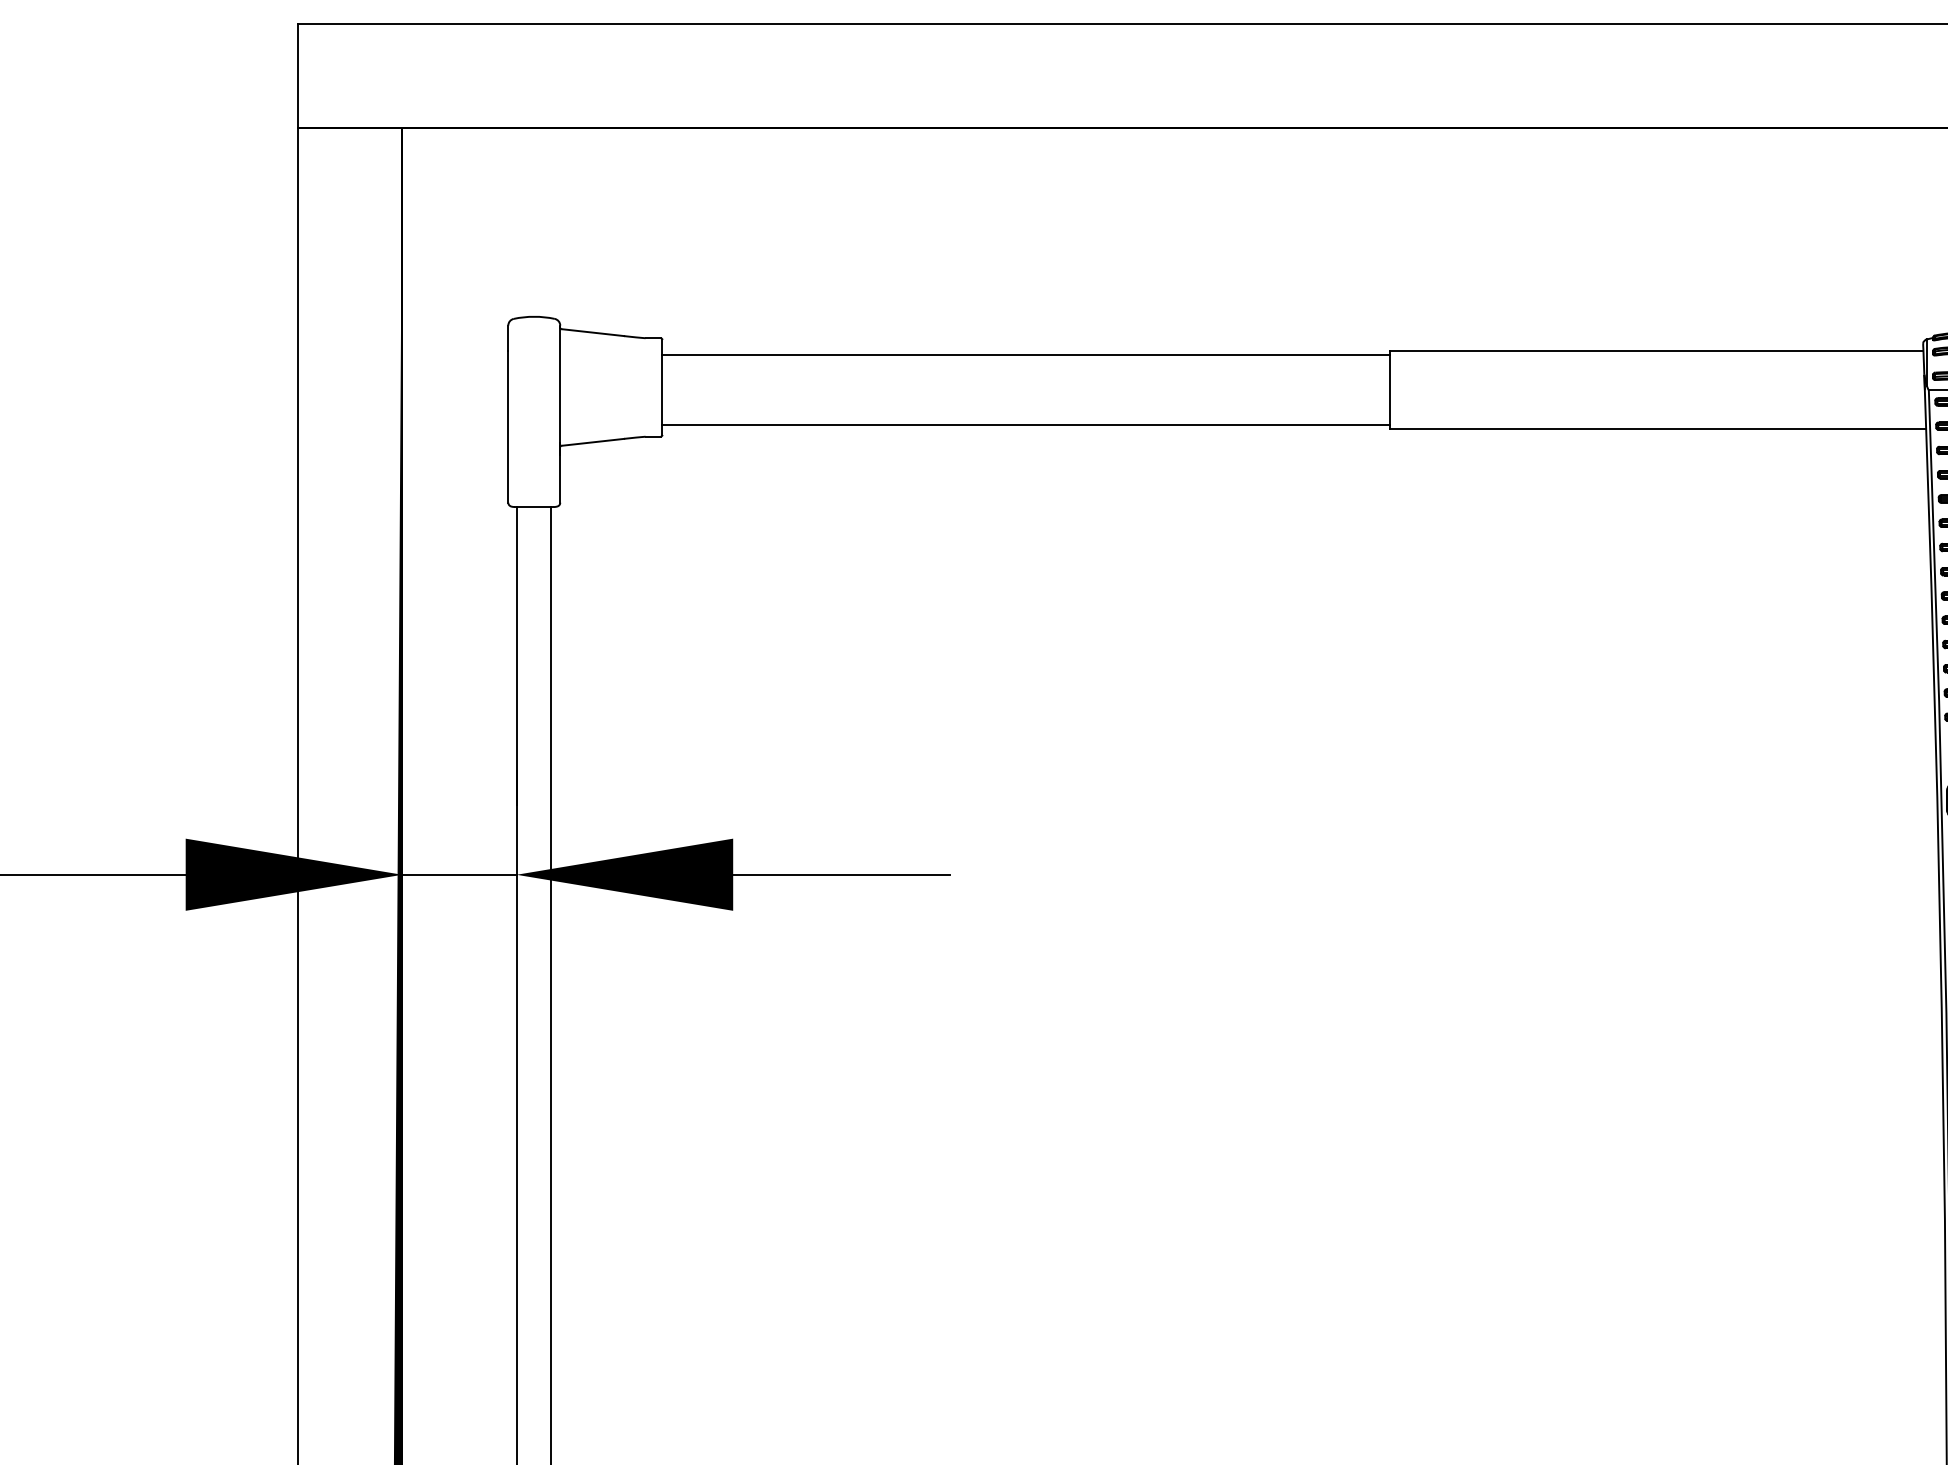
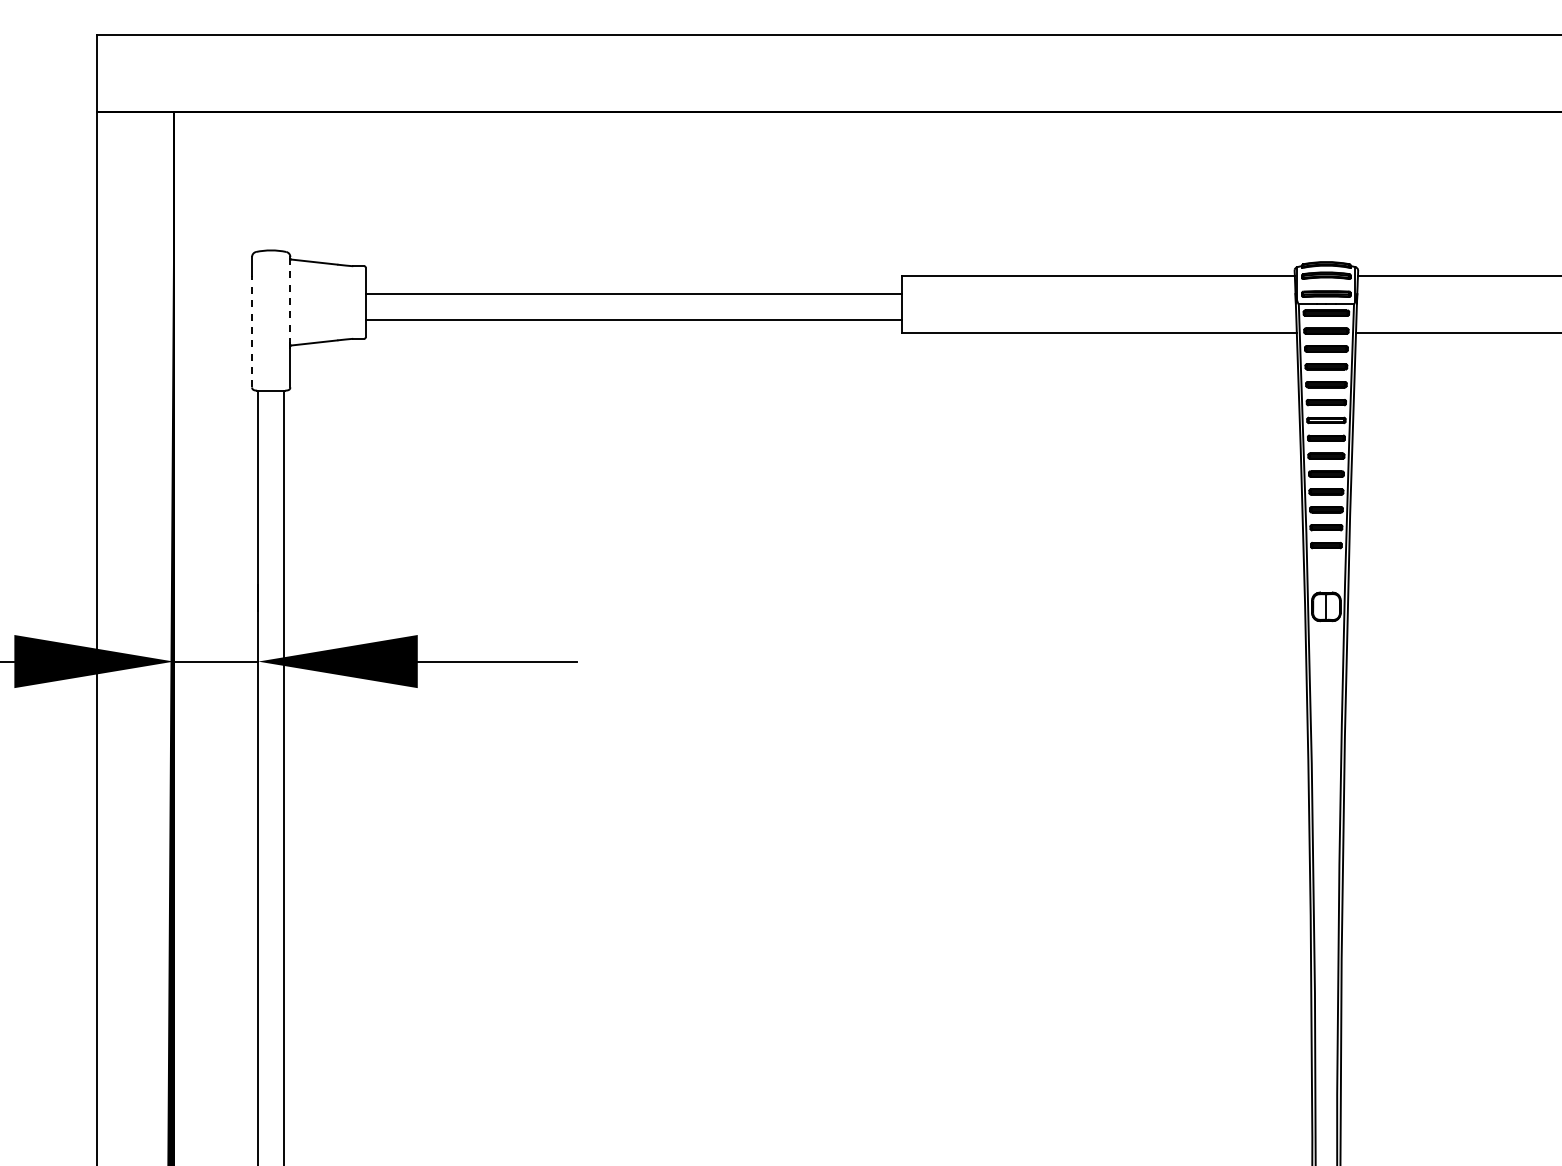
line: (1025, 354) -> (633, 319), moved
line: (560, 391) -> (290, 305), solid -> dashed
line: (1025, 424) -> (633, 293), moved
line: (508, 426) -> (252, 331), solid -> dashed

